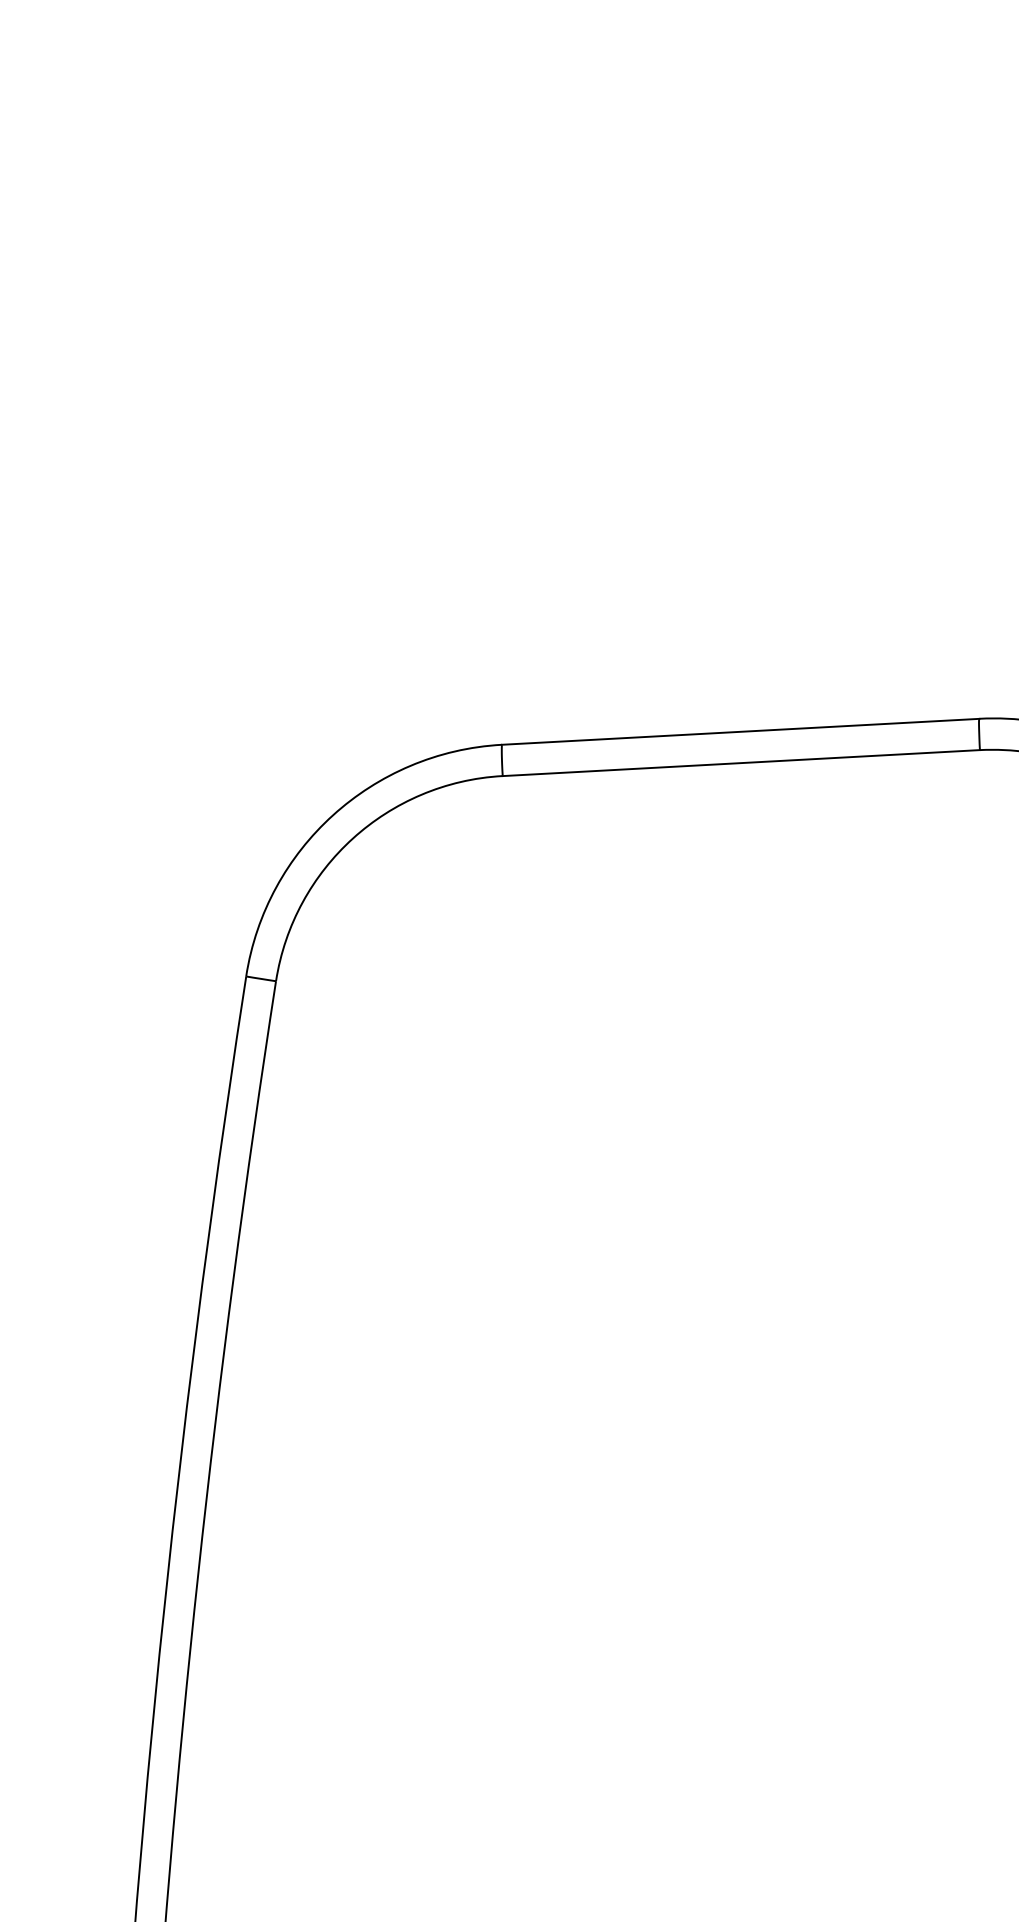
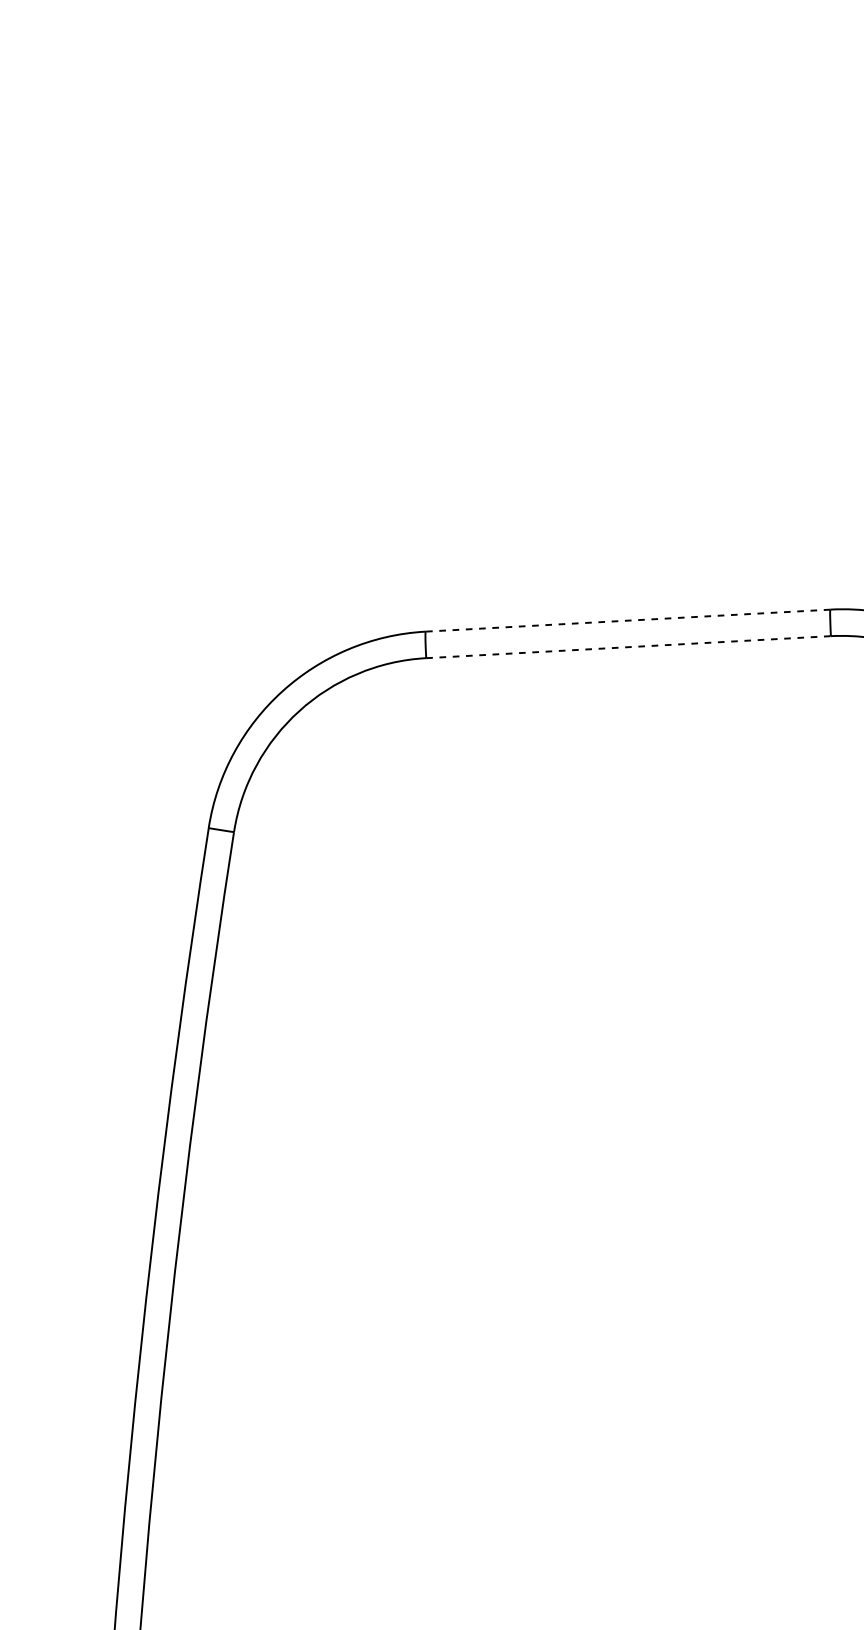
line: (740, 731) -> (627, 620), solid -> dashed
line: (741, 763) -> (628, 647), solid -> dashed

